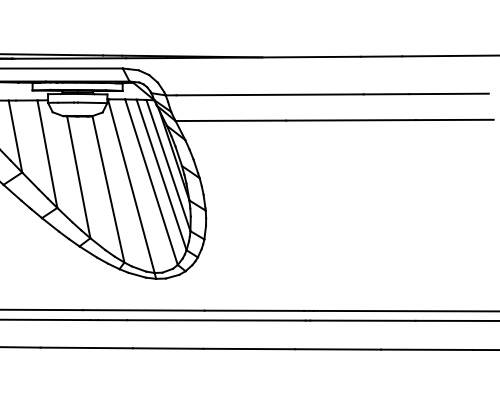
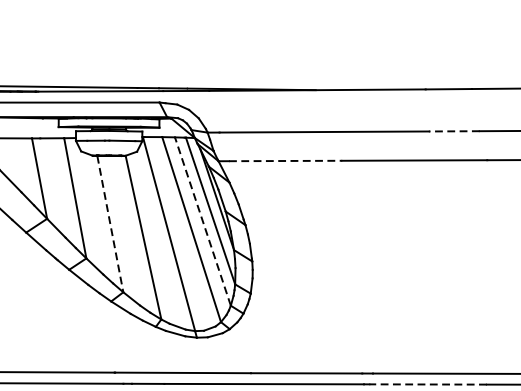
line: (386, 94) -> (454, 131), solid -> dashed
line: (235, 120) -> (285, 160), solid -> dashed
line: (161, 174) -> (202, 221), solid -> dashed
line: (78, 177) -> (110, 224), solid -> dashed
line: (363, 320) -> (428, 384), solid -> dashed

